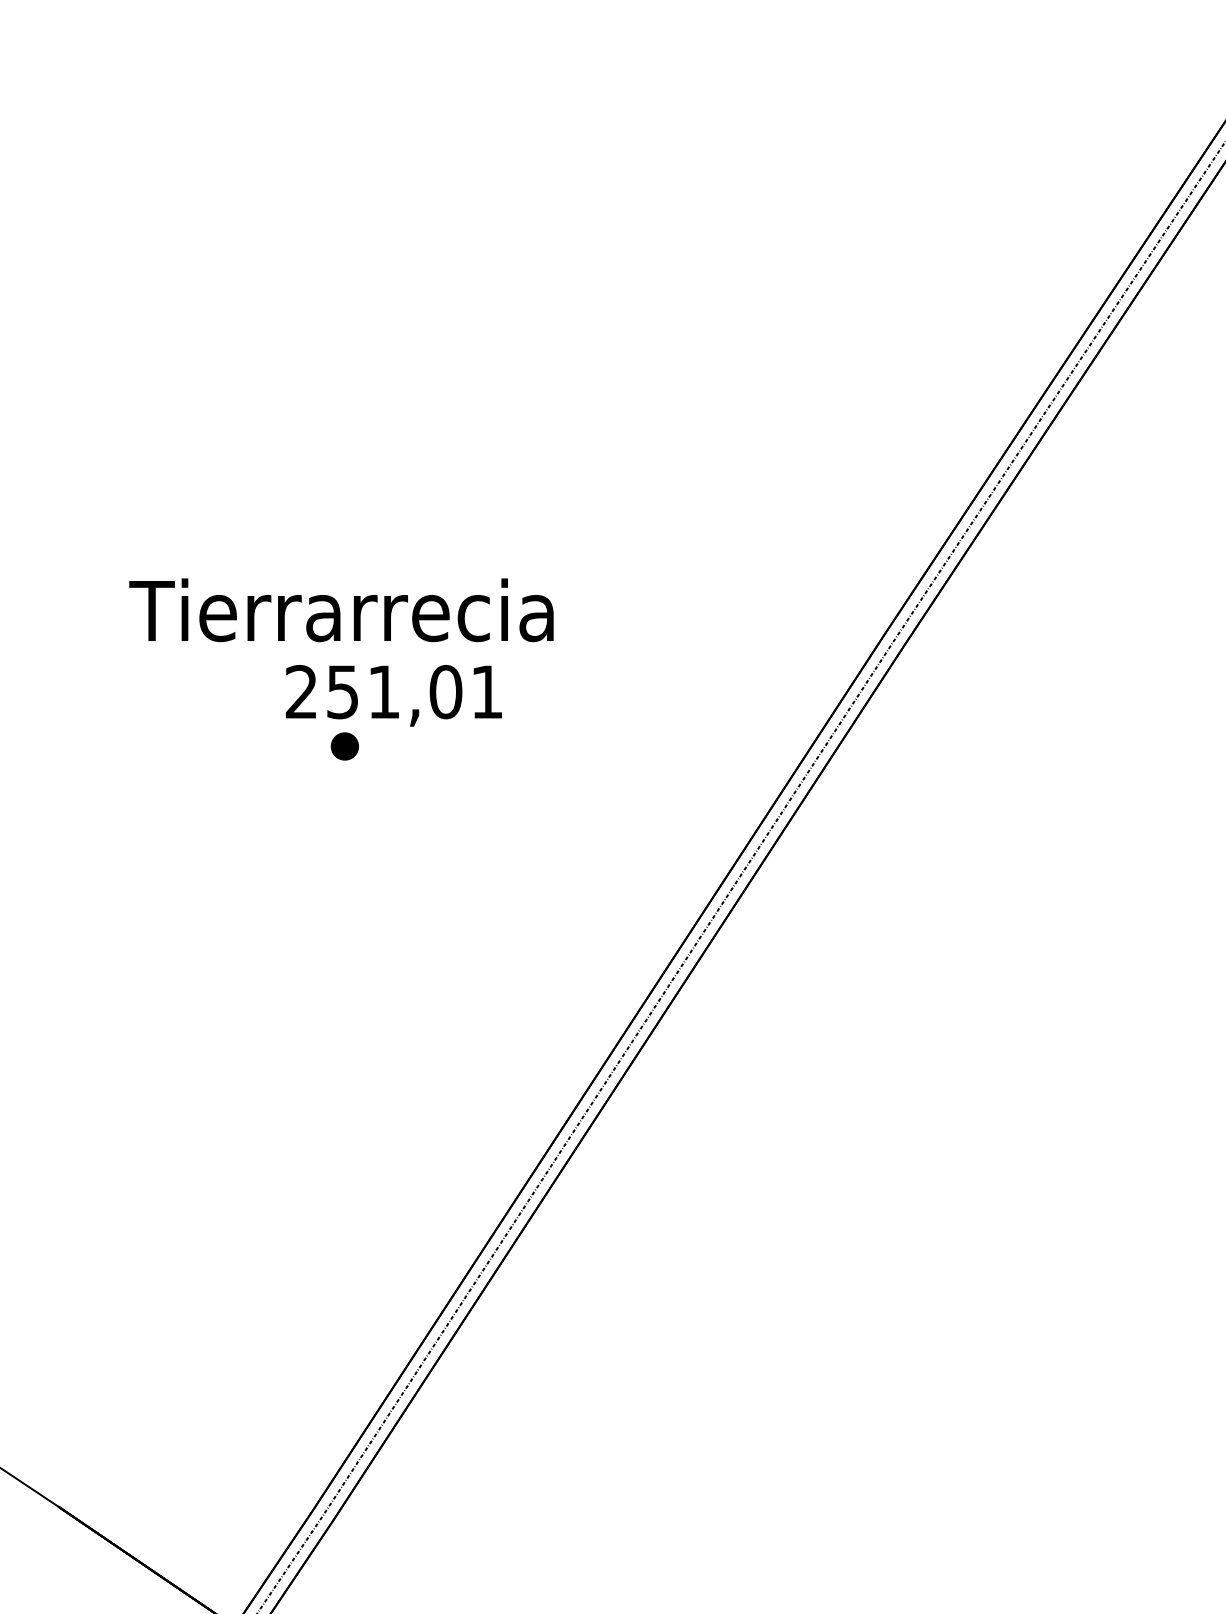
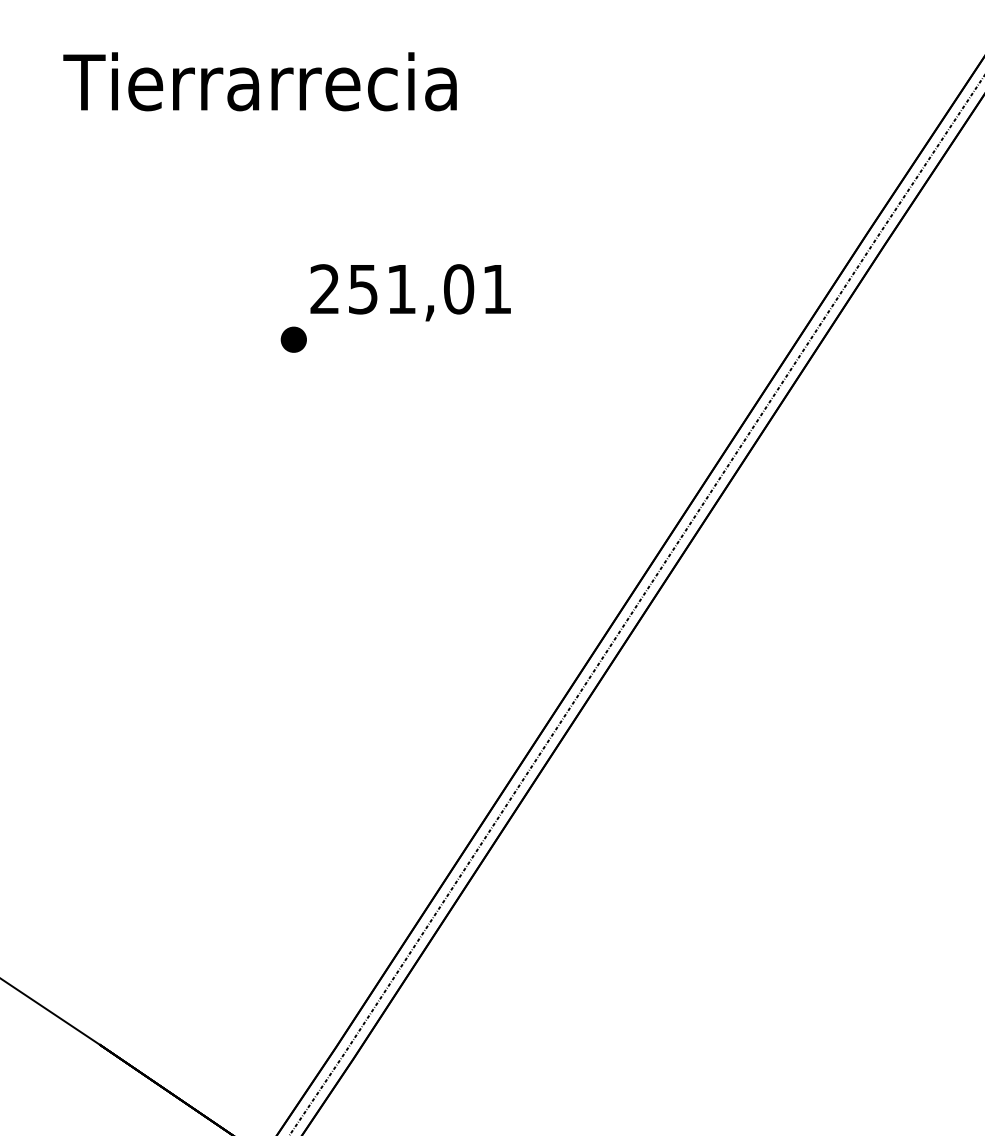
text: (341, 610) -> (260, 82), moved
part: (344, 746) -> (293, 339), moved

